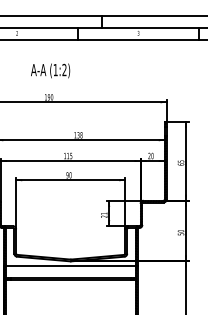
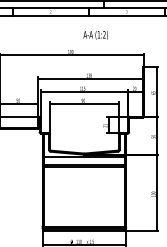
text: (50, 71) -> (95, 35), moved

